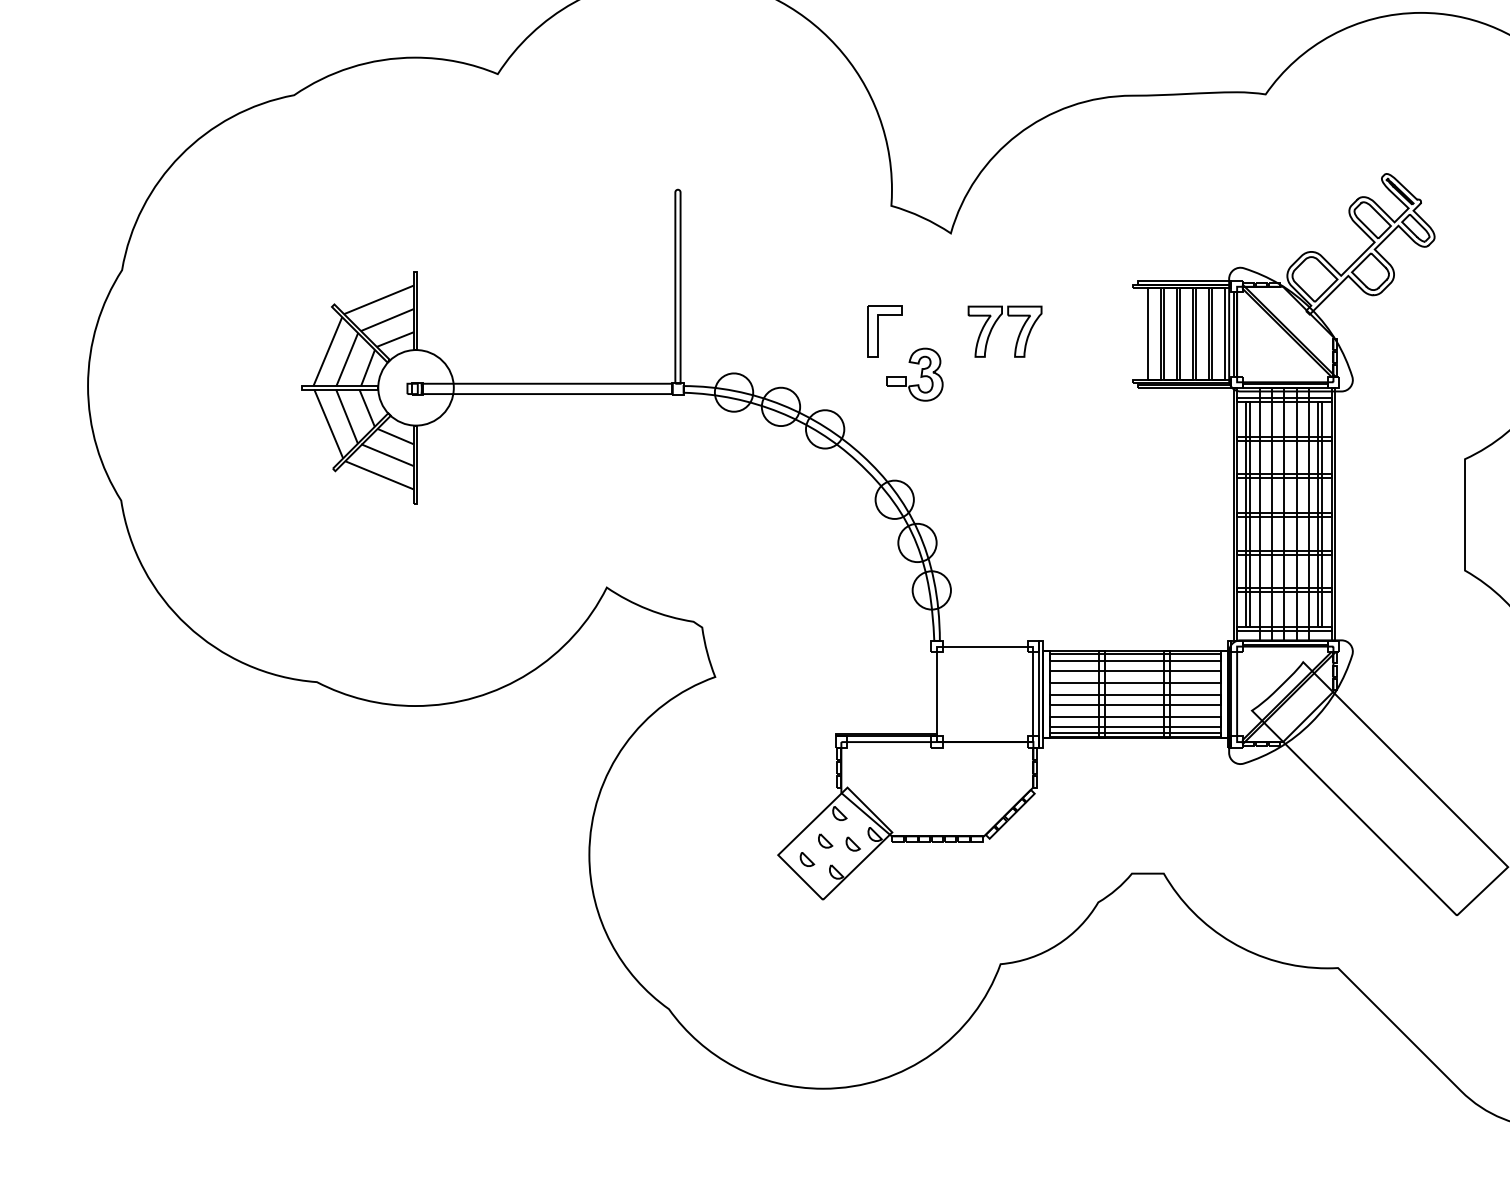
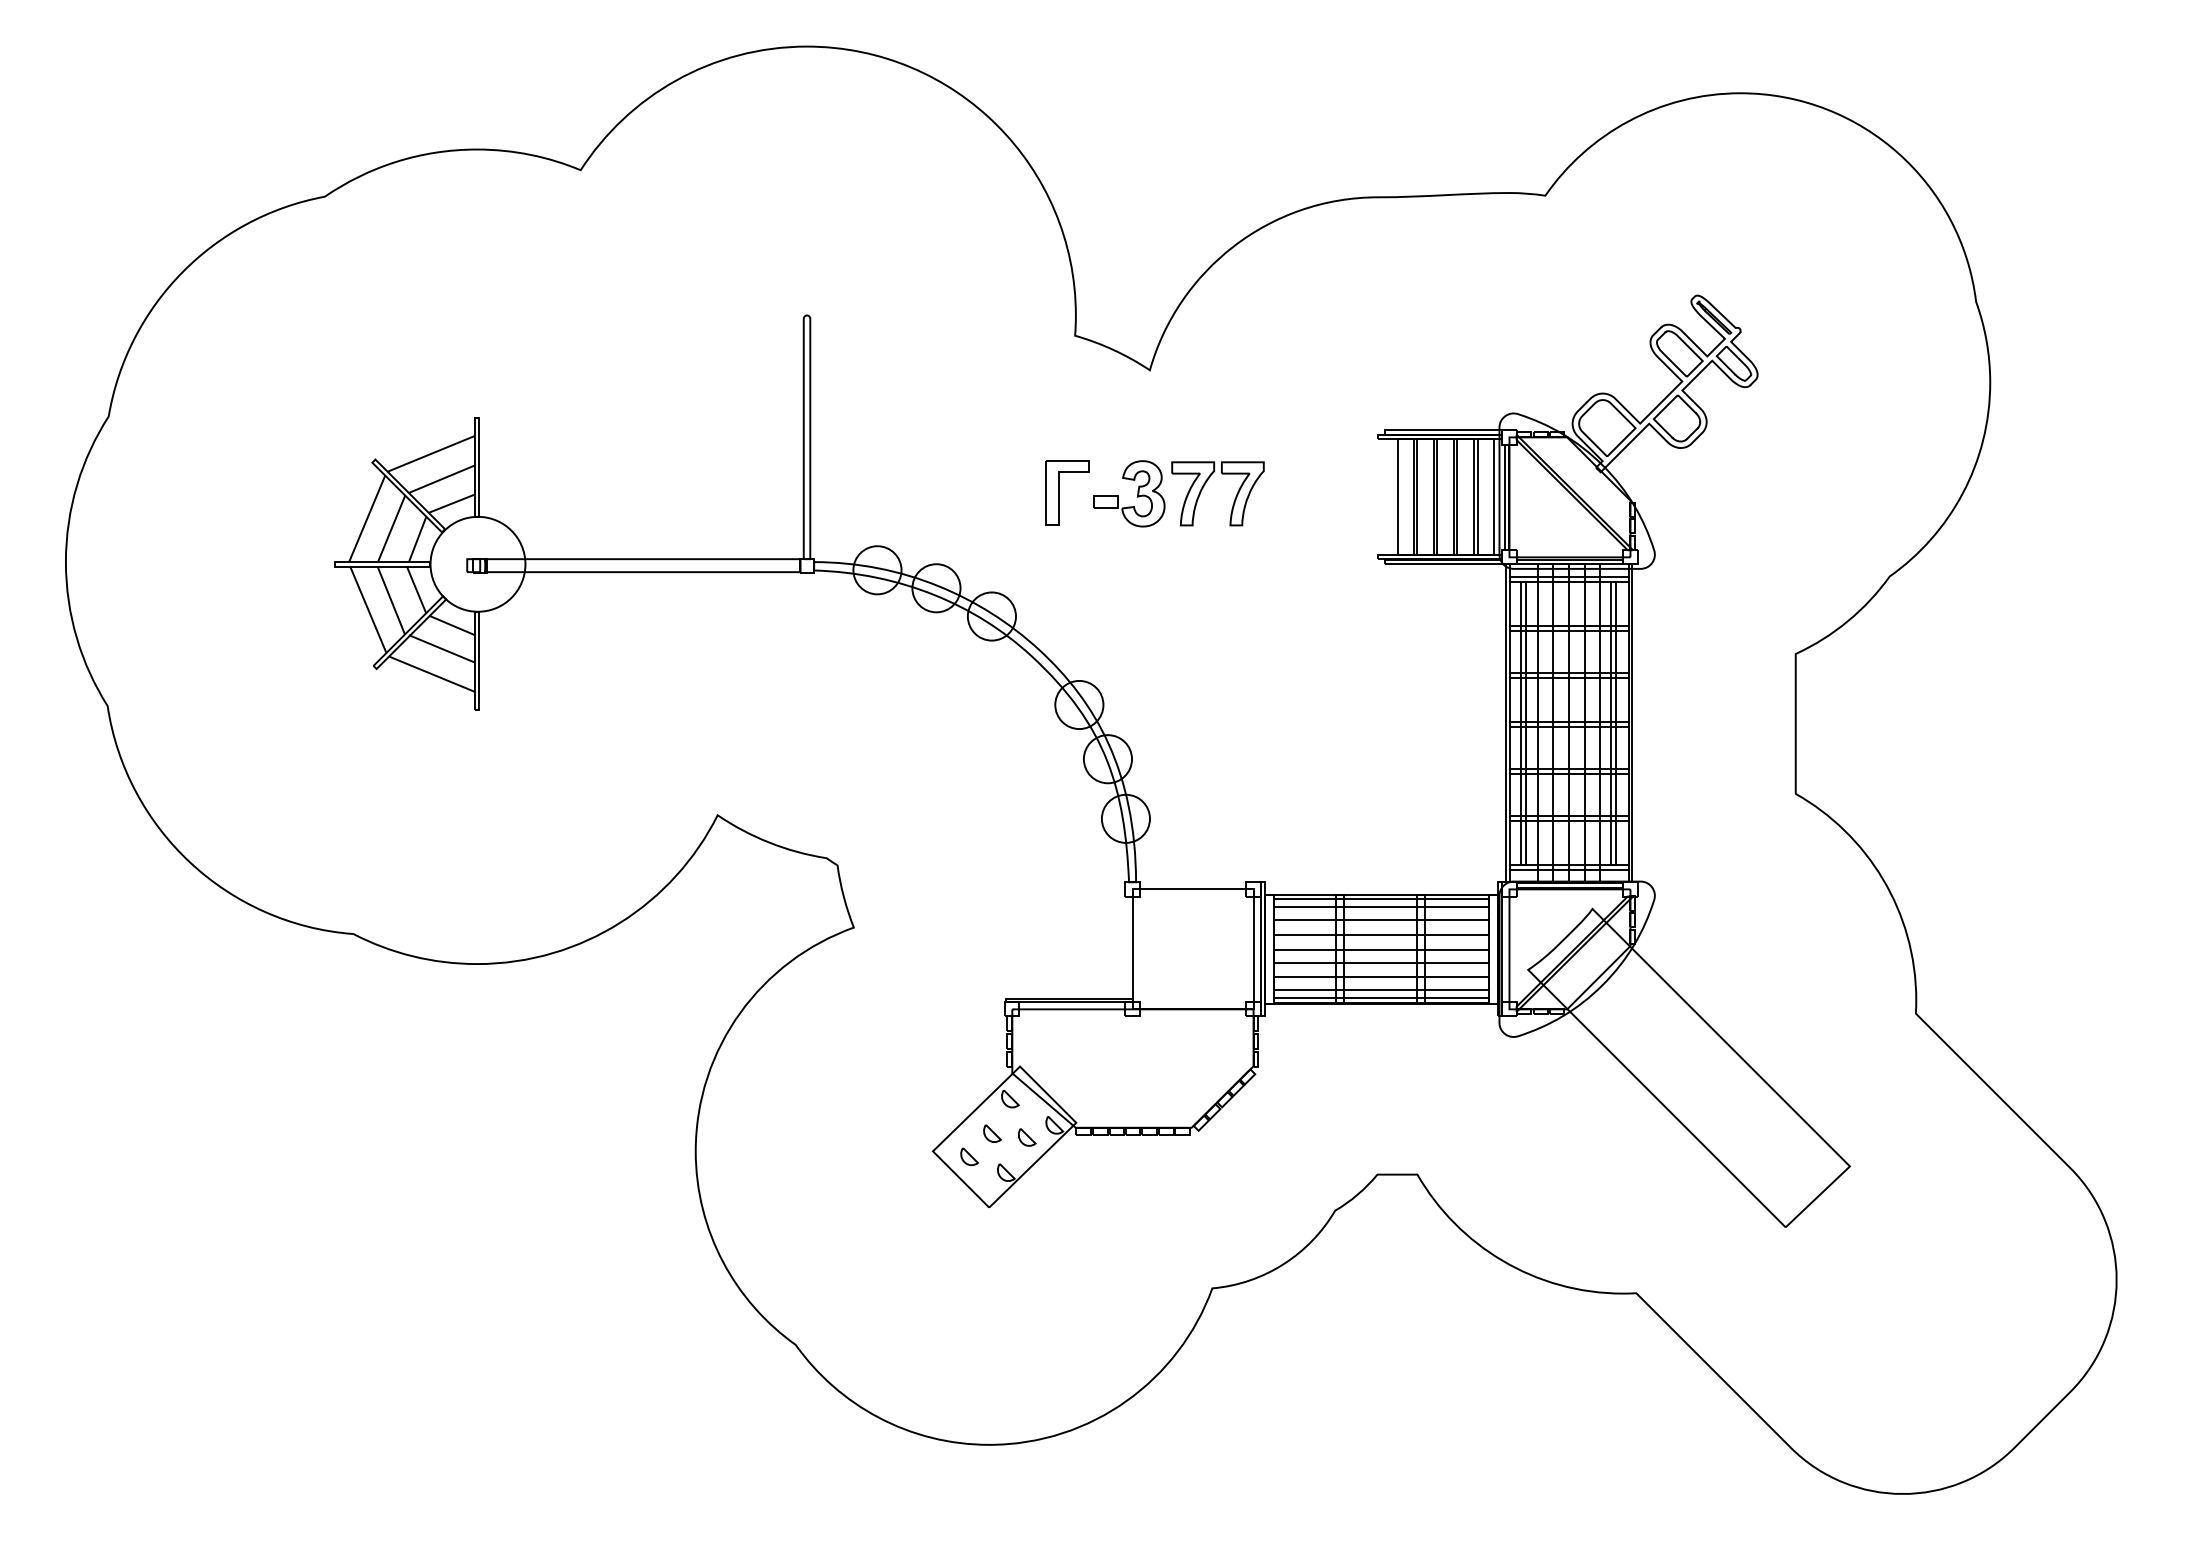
part: (921, 374) -> (1137, 493), moved

